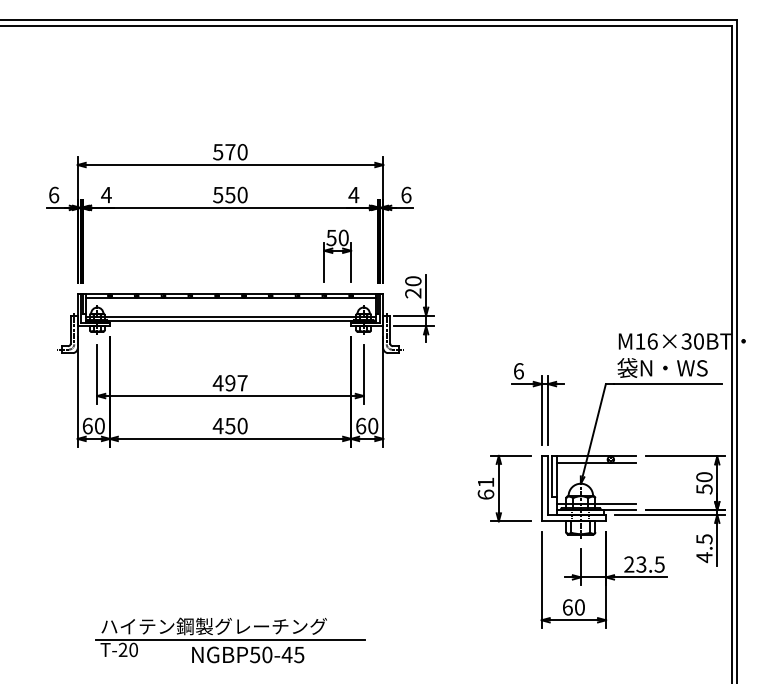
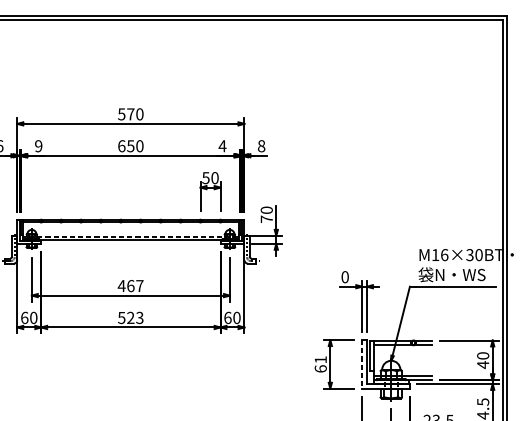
text: (106, 194) -> (38, 145), 4 -> 9
text: (218, 194) -> (121, 145), 550 -> 650
text: (406, 194) -> (261, 145), 6 -> 8
text: (413, 293) -> (266, 219), 20 -> 70
line: (230, 316) -> (130, 236), solid -> dashed
text: (518, 371) -> (344, 277), 6 -> 0
text: (230, 383) -> (130, 286), 497 -> 467
text: (229, 425) -> (130, 317), 450 -> 523
line: (541, 488) -> (362, 364), solid -> dashed
text: (704, 489) -> (483, 365), 50 -> 40

